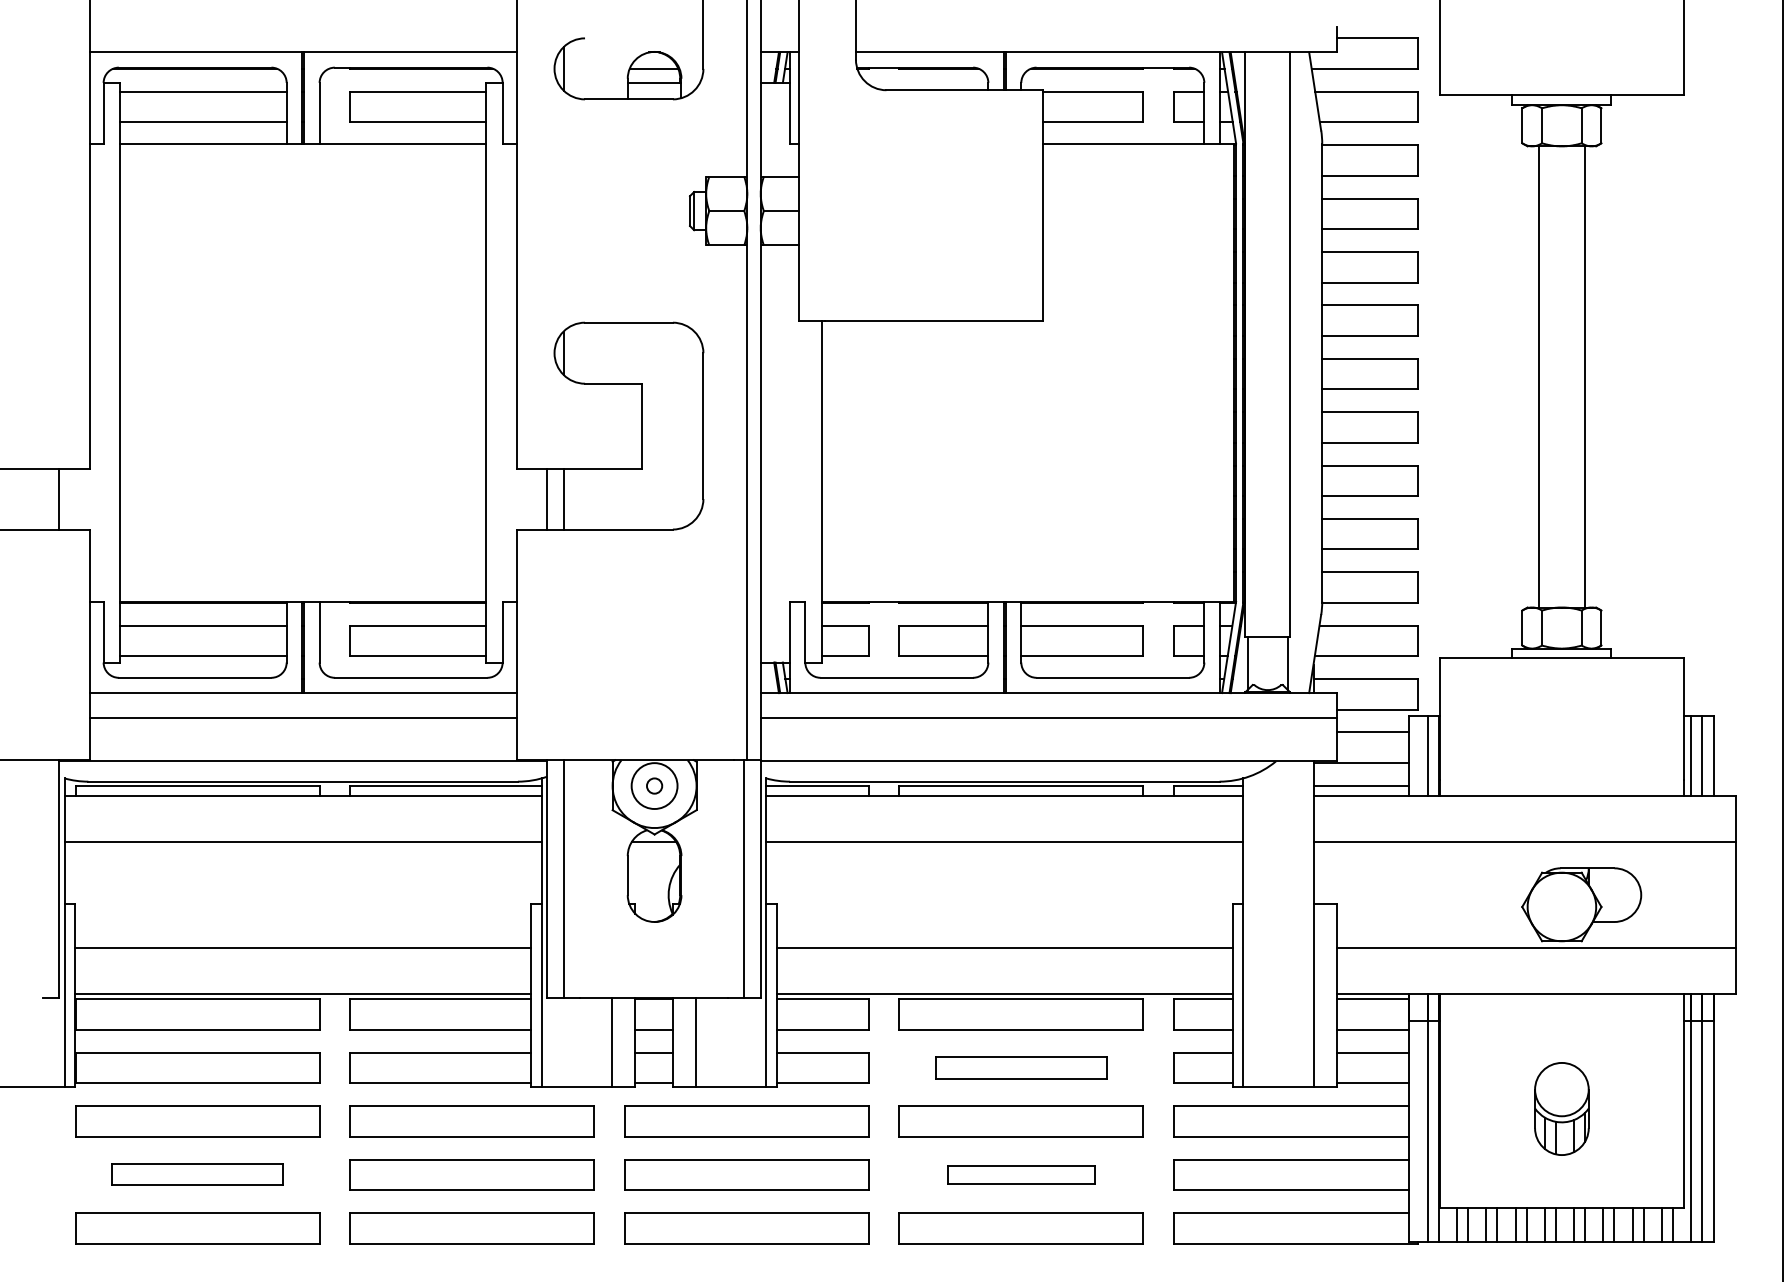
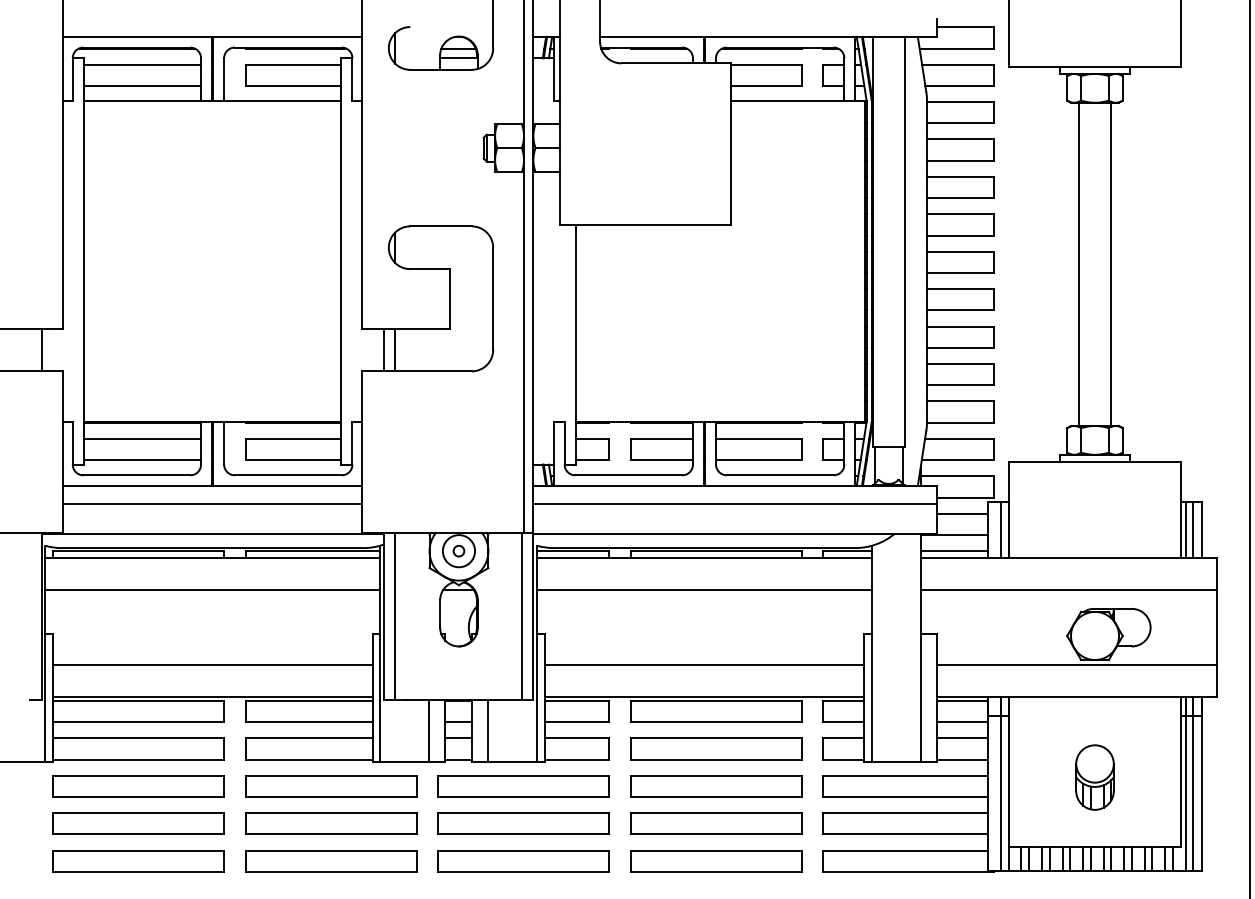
part: (1021, 1067) -> (716, 748), size x1.43
part: (197, 1174) -> (138, 823), size x1.43
part: (1021, 1174) -> (716, 823), size x1.67

